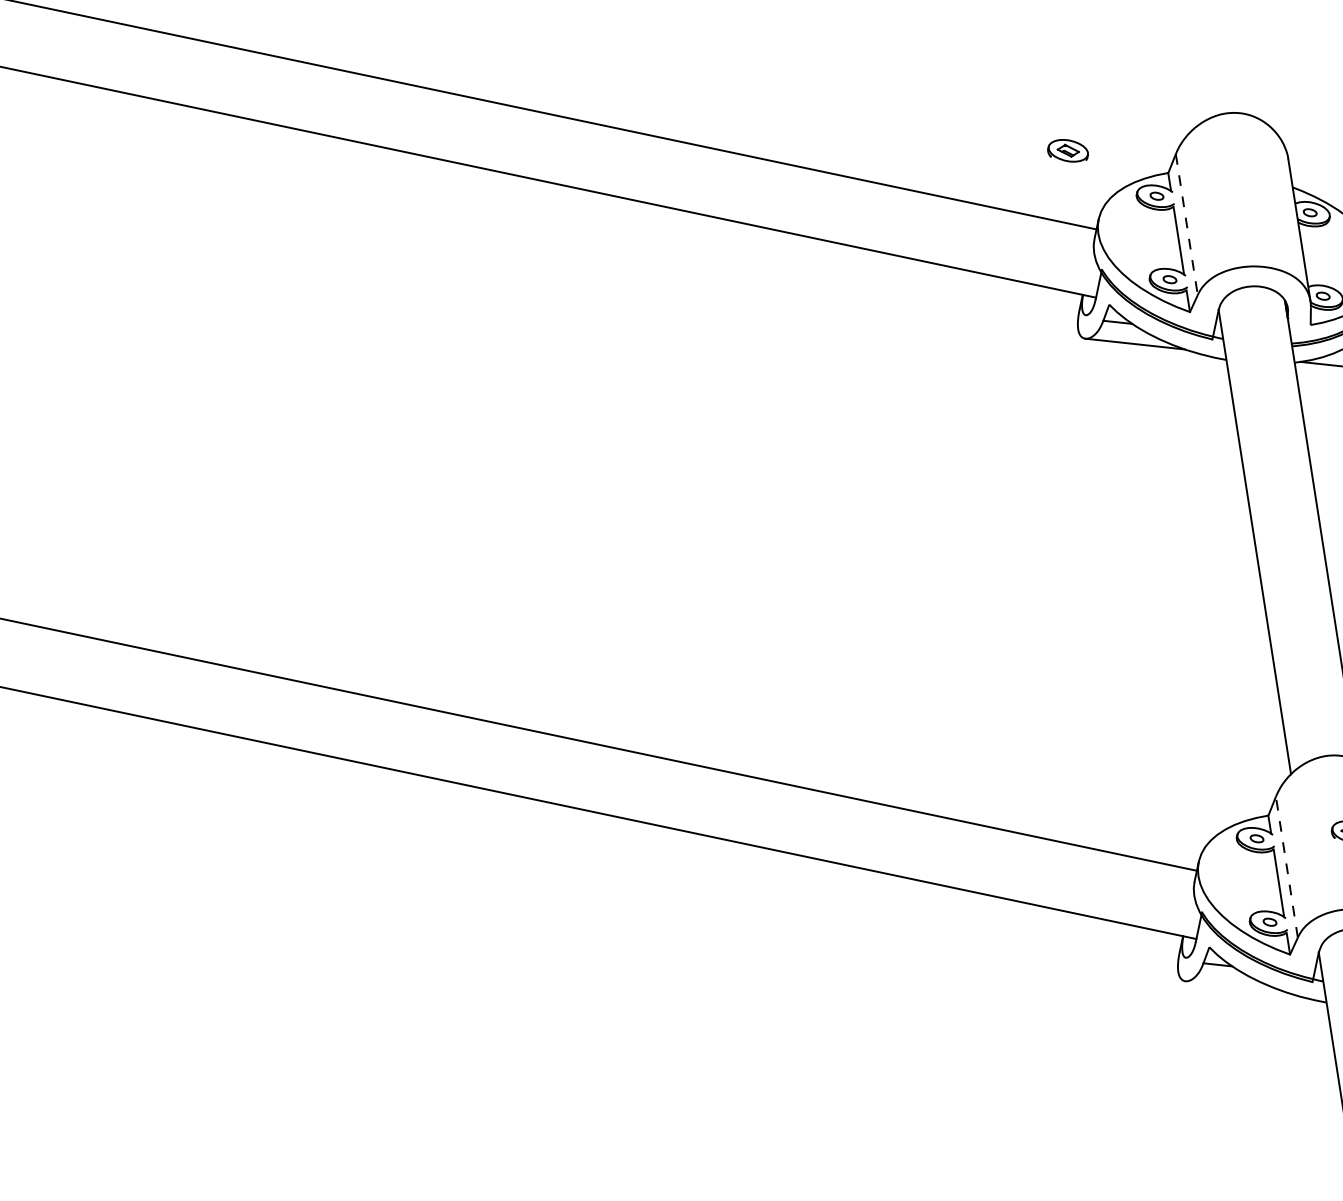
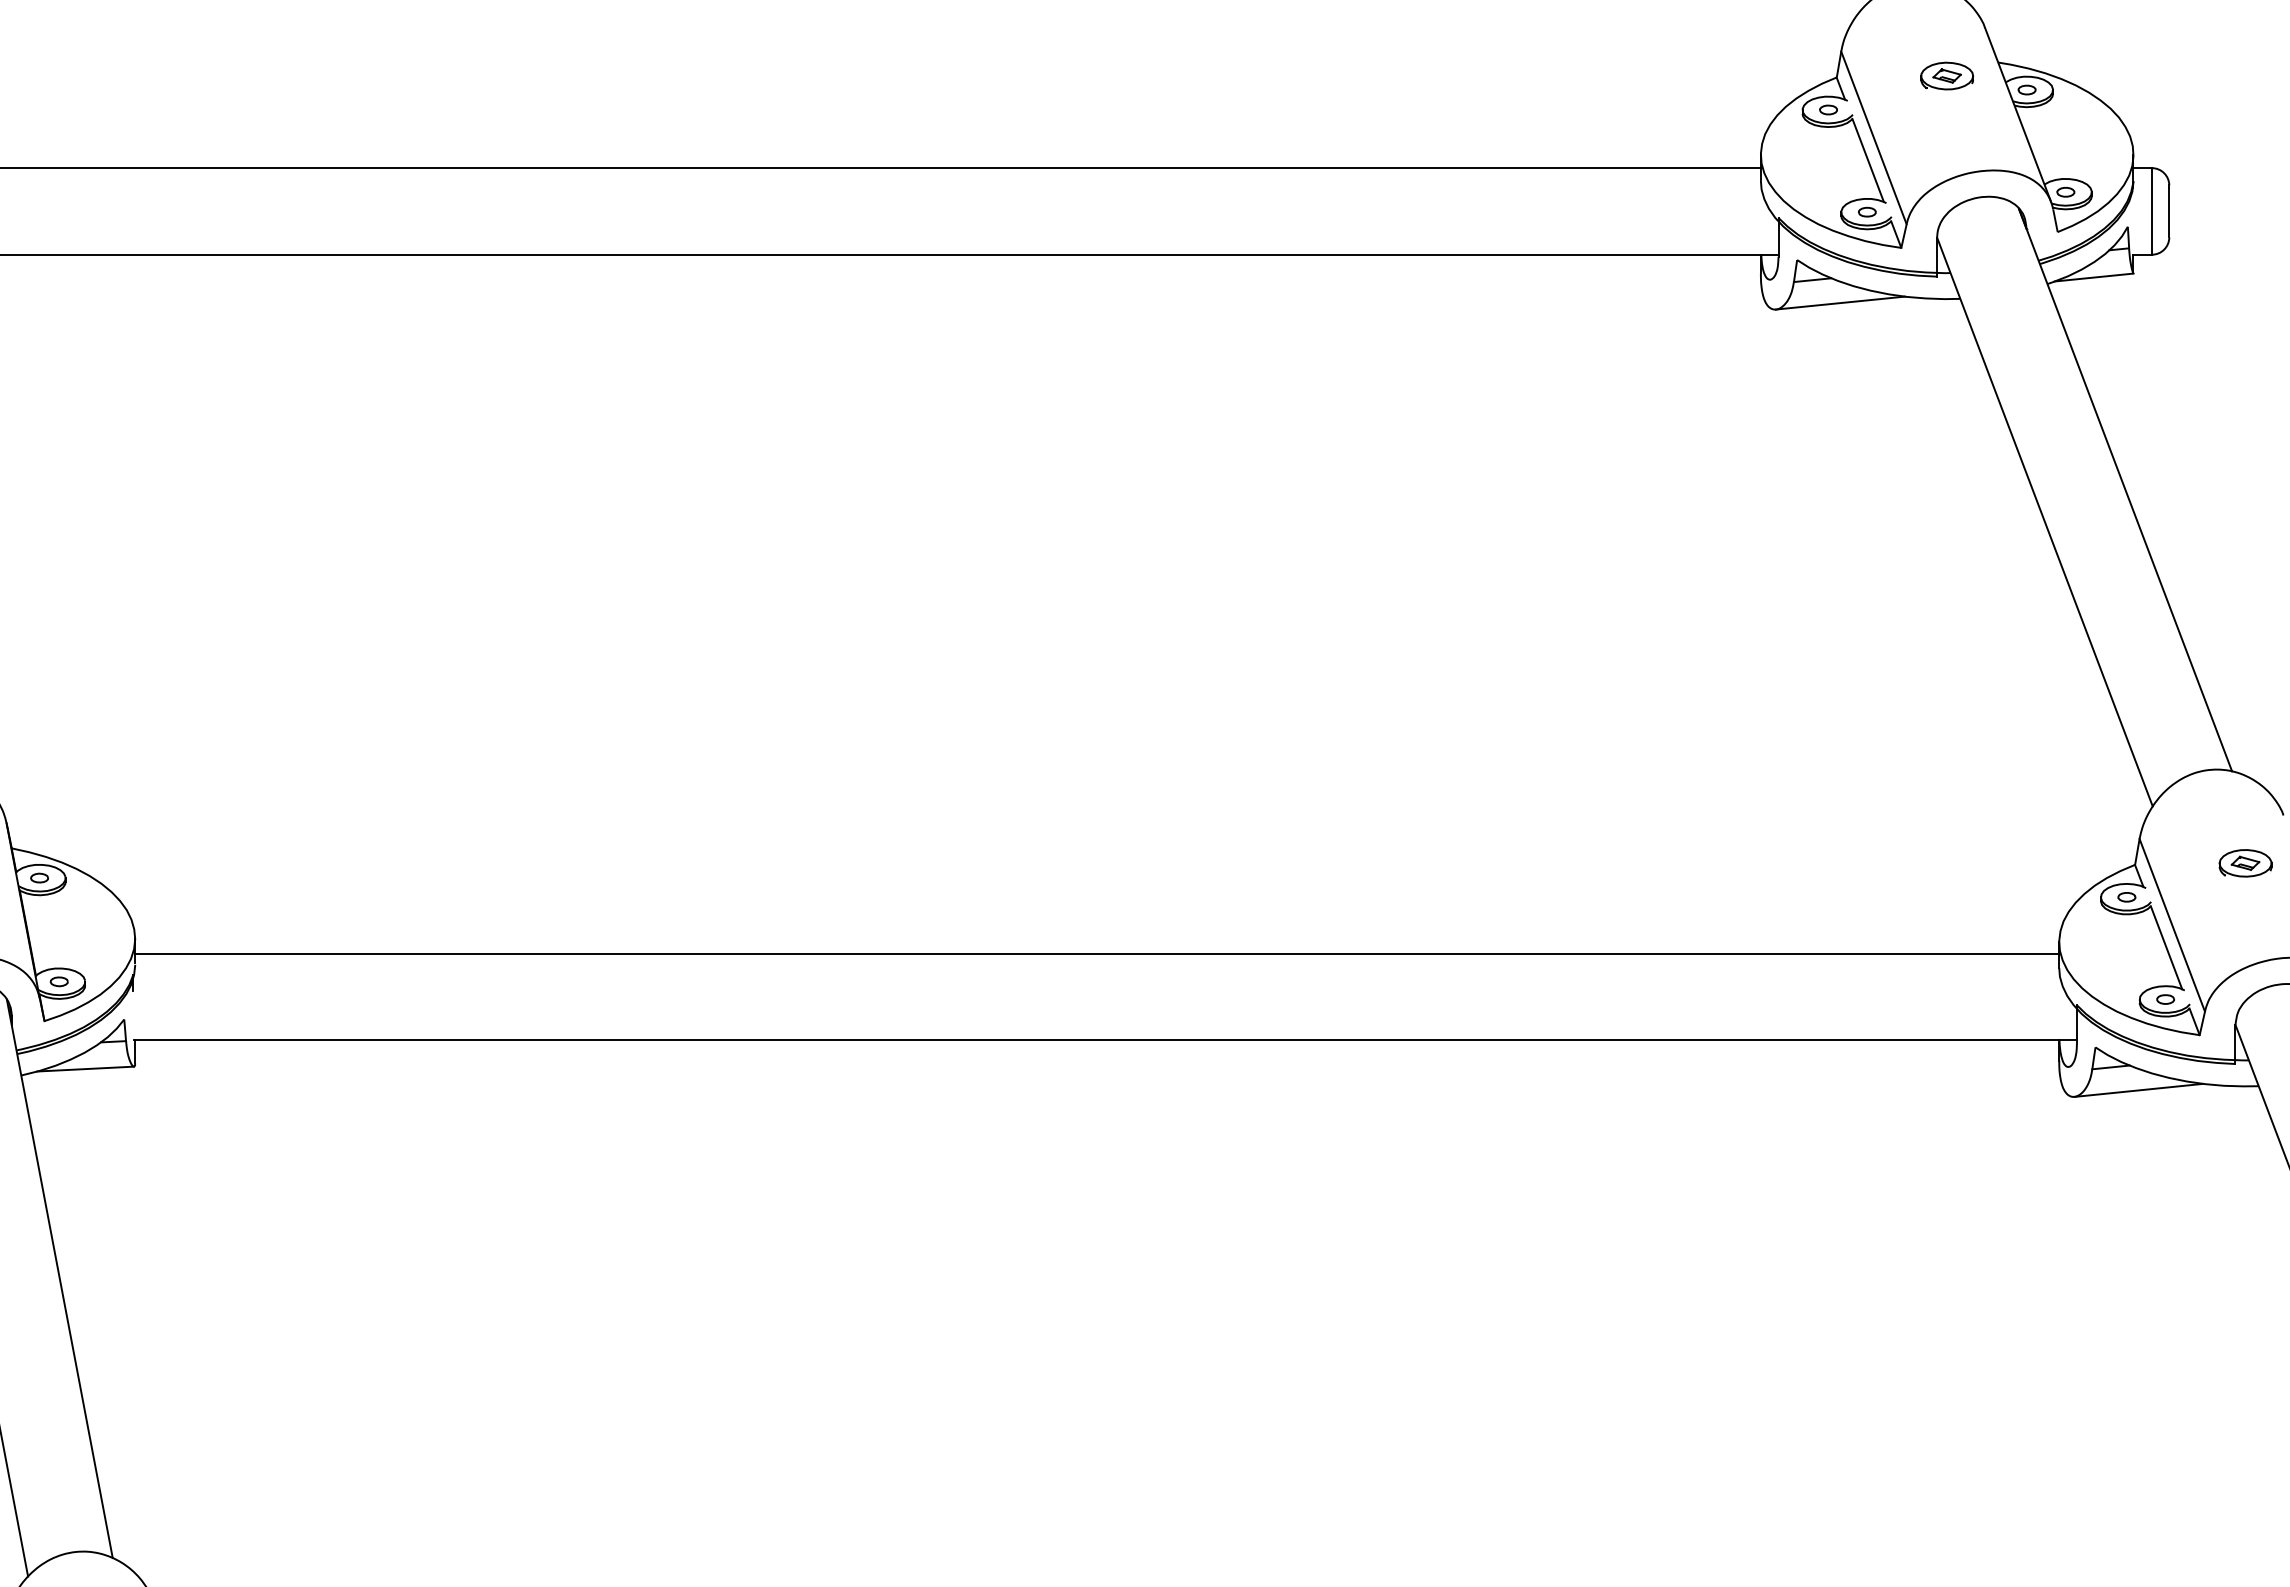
part: (1068, 150) -> (1947, 75), moved
line: (1187, 225) -> (1874, 138), dashed -> solid
line: (1287, 866) -> (2172, 924), dashed -> solid
line: (1235, 985) -> (2138, 1089), added

